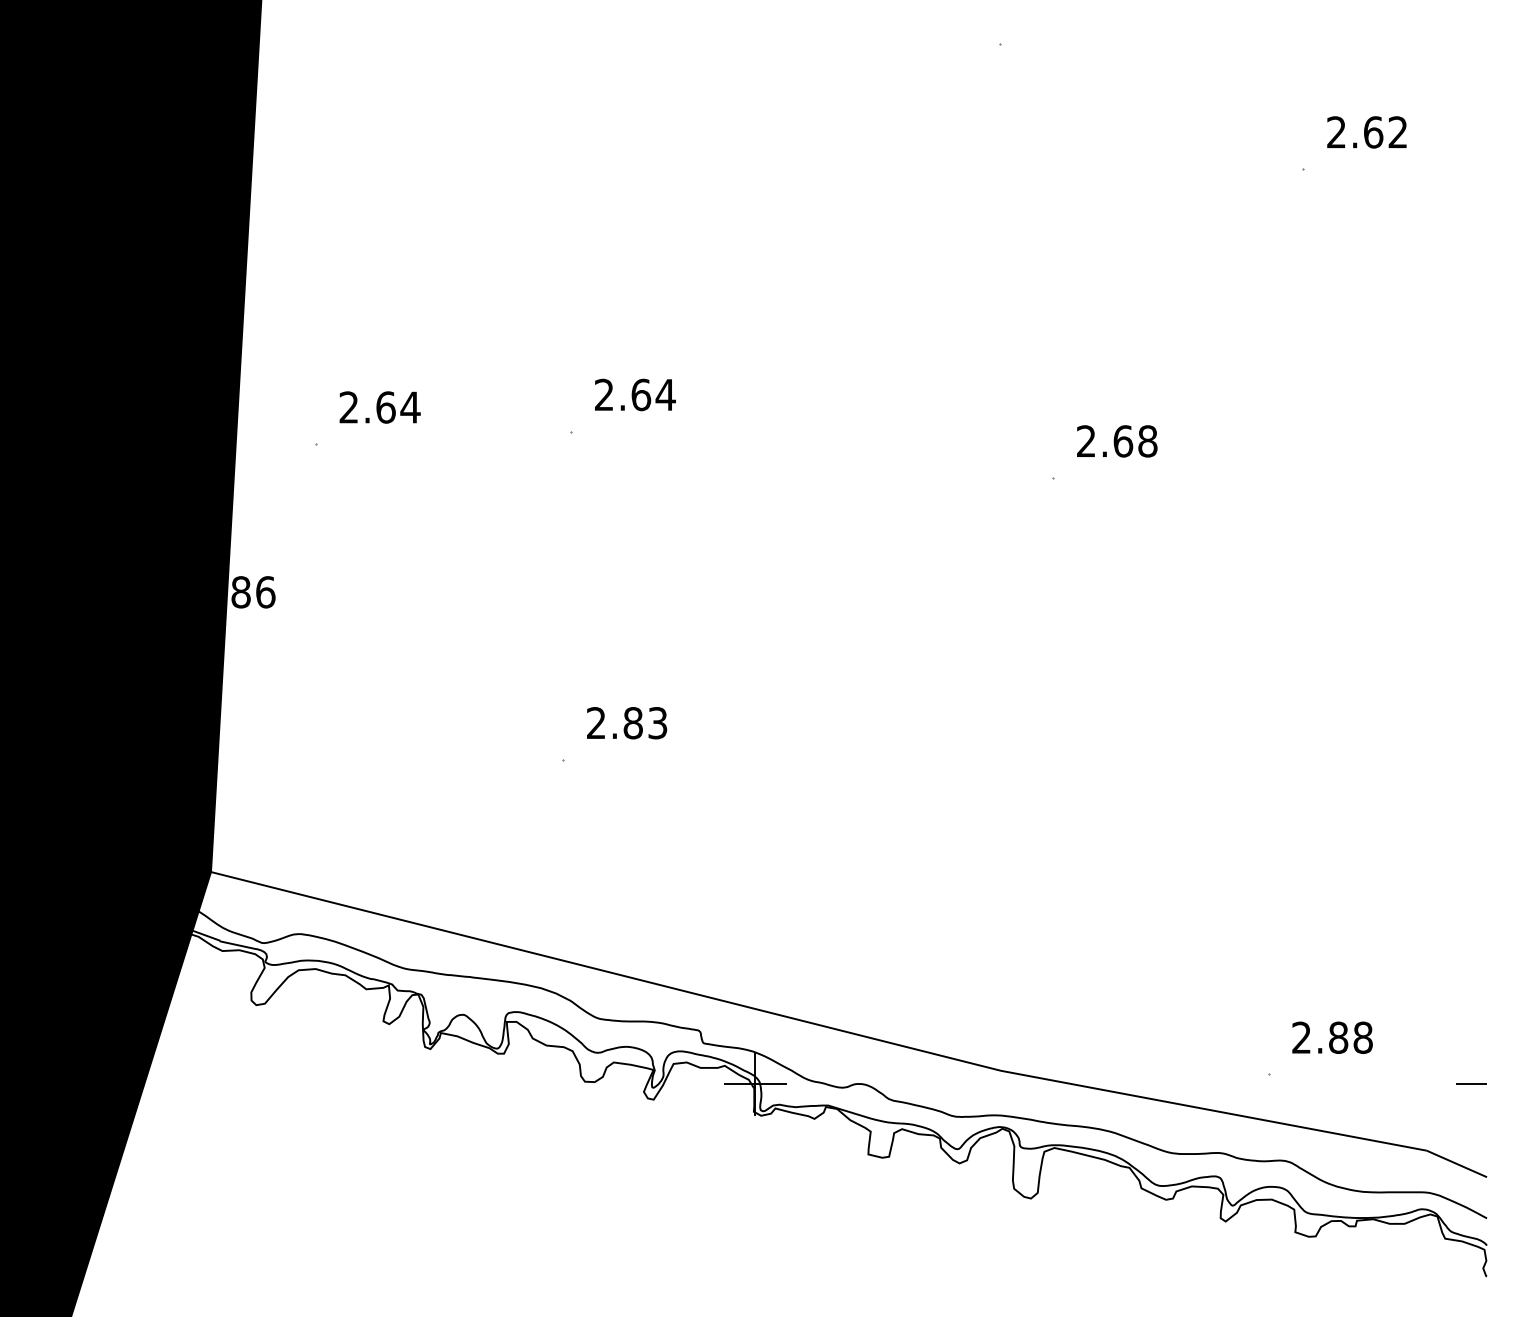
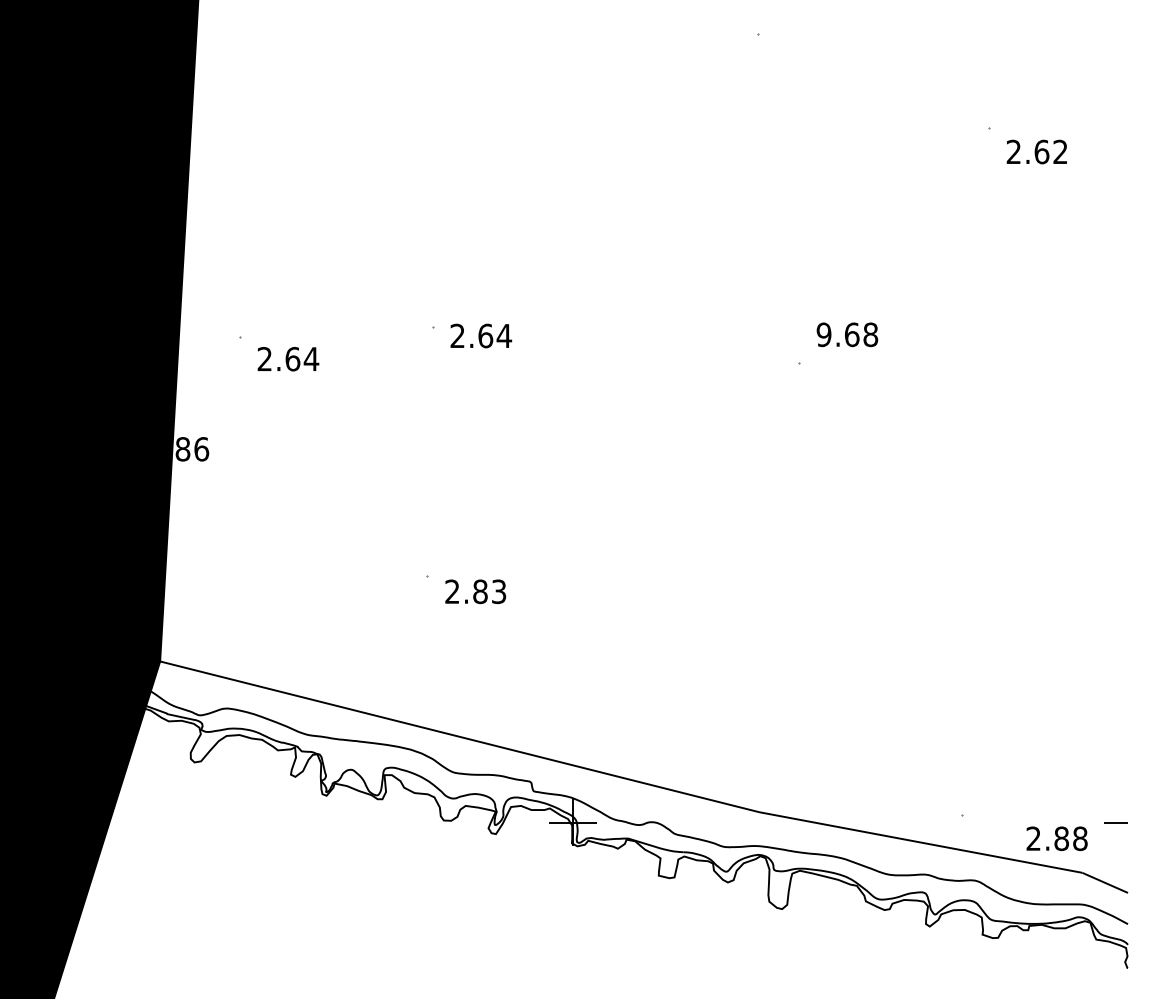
text: (1366, 132) -> (1036, 152), moved
text: (635, 394) -> (481, 335), moved
text: (379, 407) -> (287, 359), moved
text: (1085, 441) -> (823, 334), 2.68 -> 9.68
text: (627, 723) -> (476, 592), moved
text: (1332, 1037) -> (1057, 838), moved

